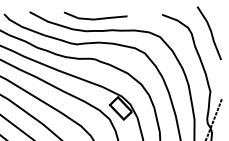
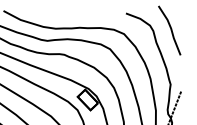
line: (95, 18) -> (64, 16), removed

